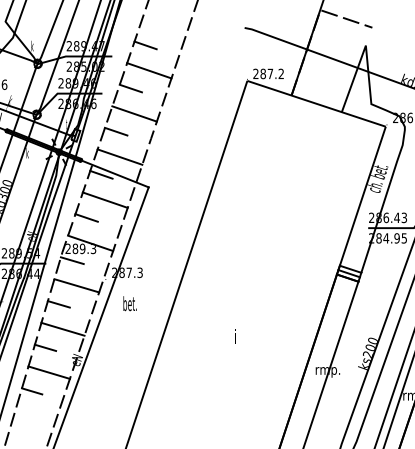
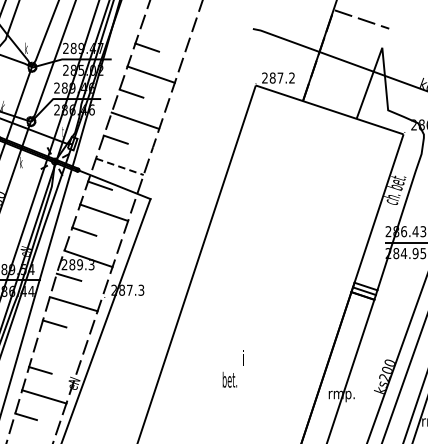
line: (119, 157) -> (119, 167), solid -> dashed
text: (129, 303) -> (229, 379), moved
line: (62, 328) -> (58, 349), removed

